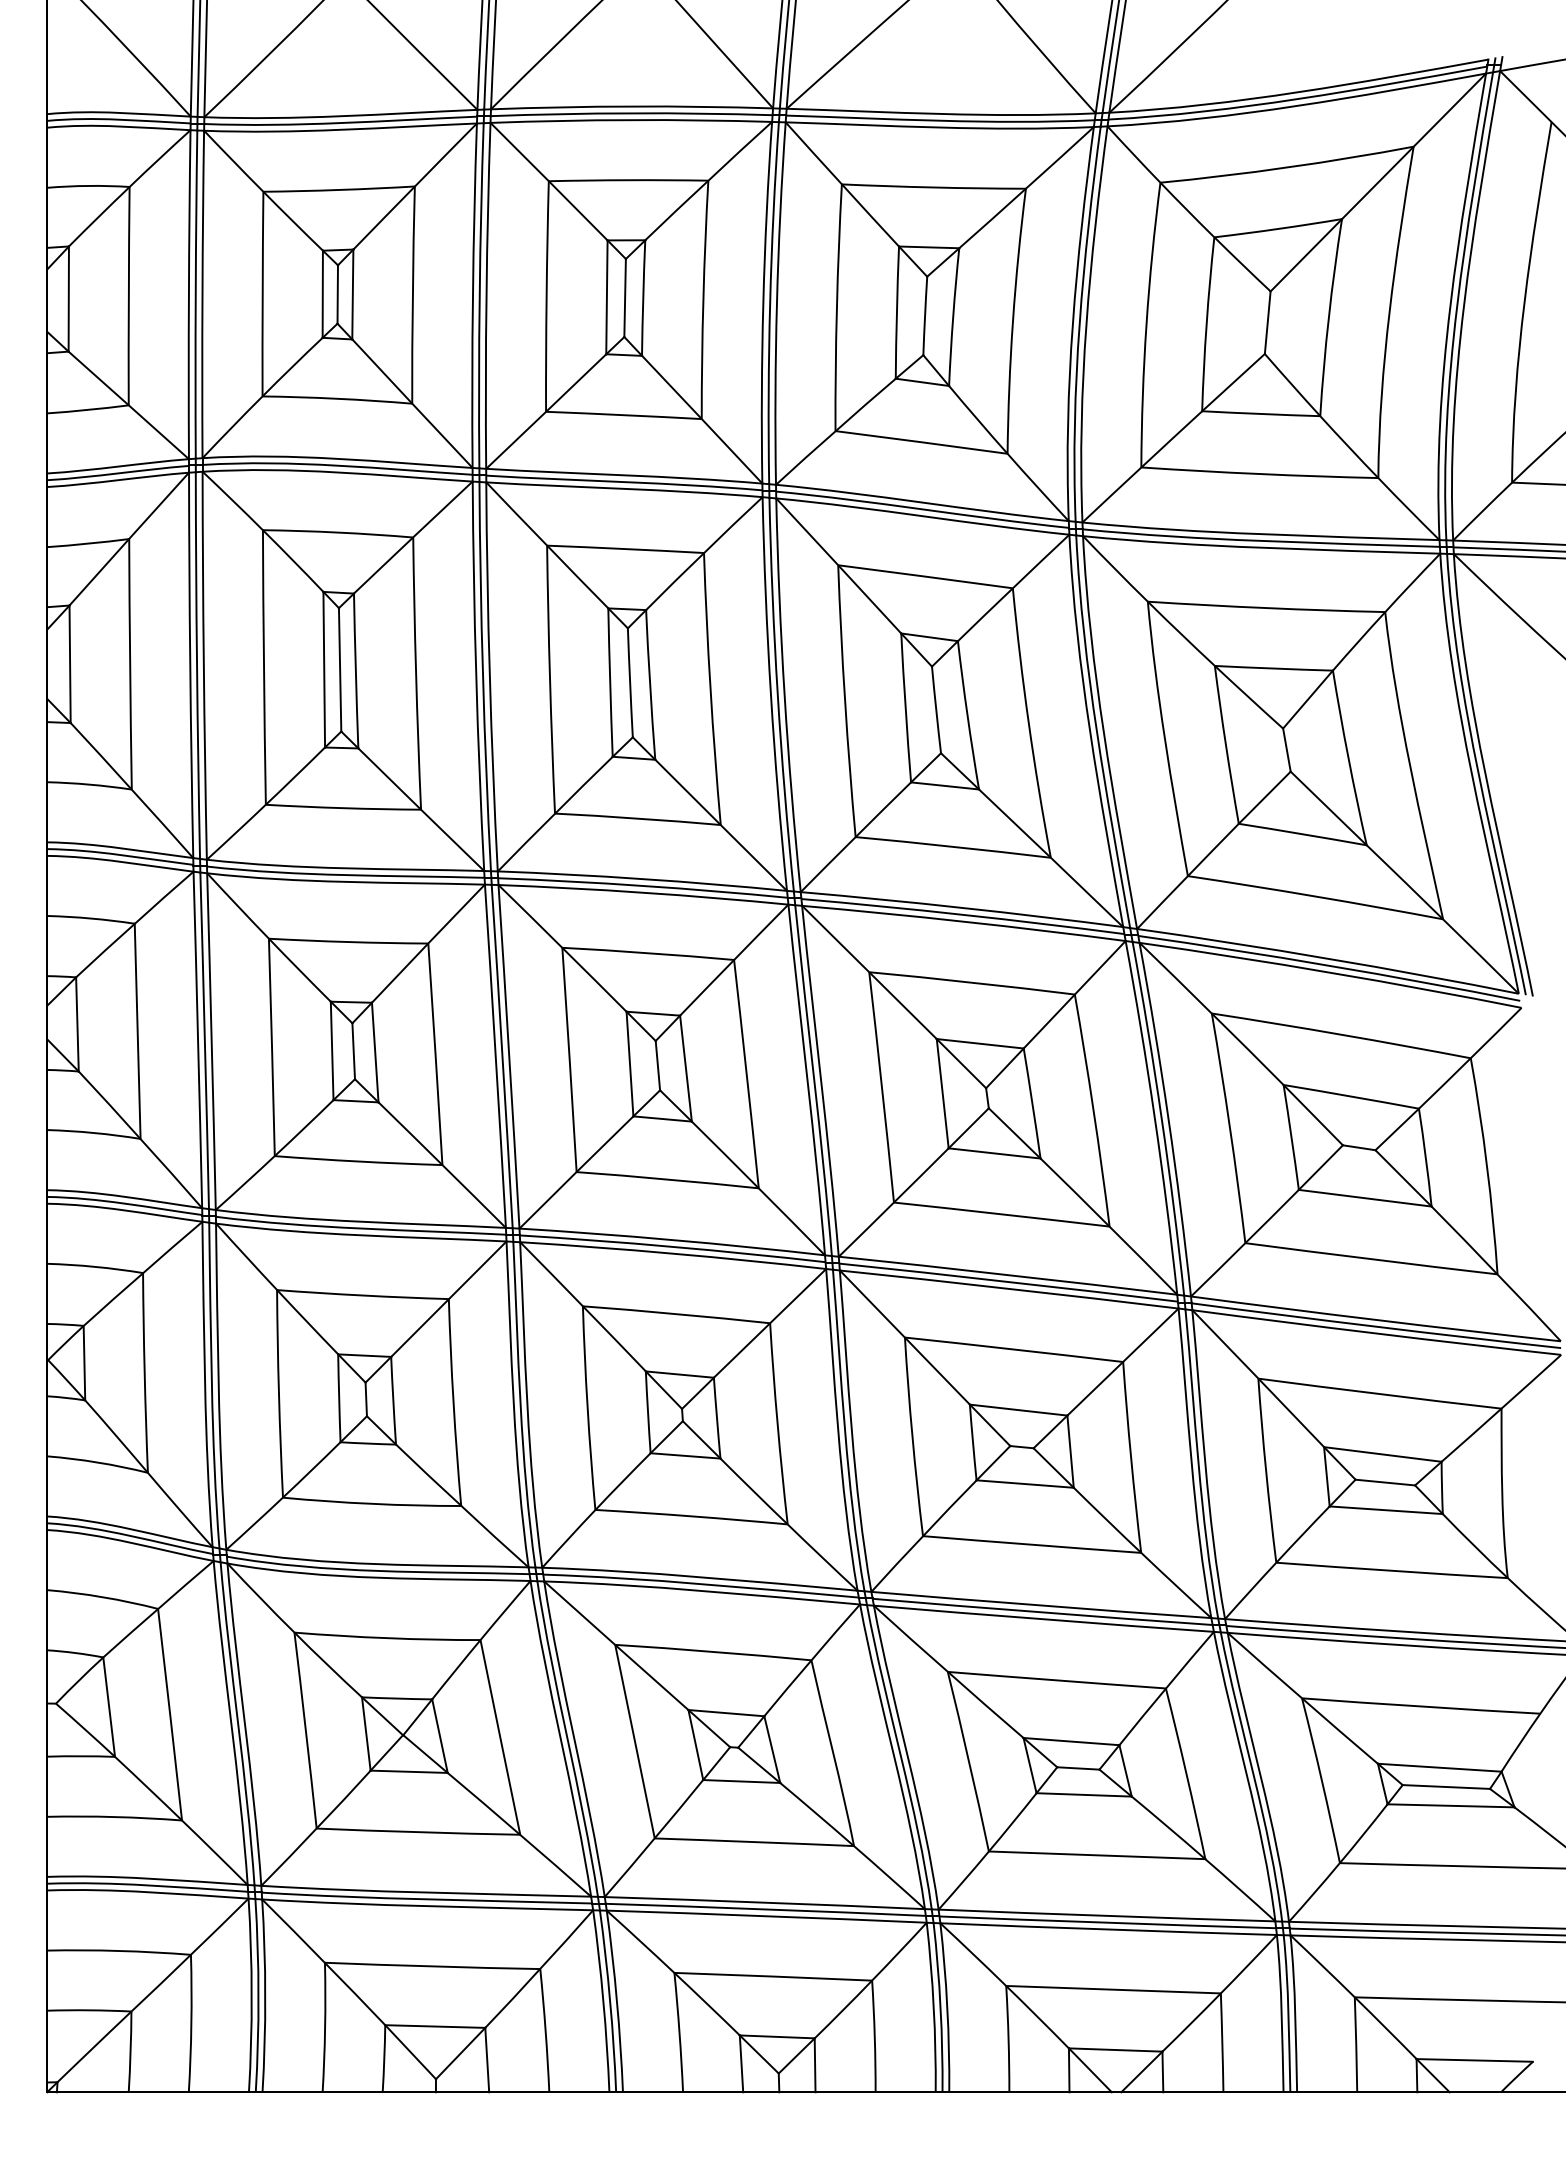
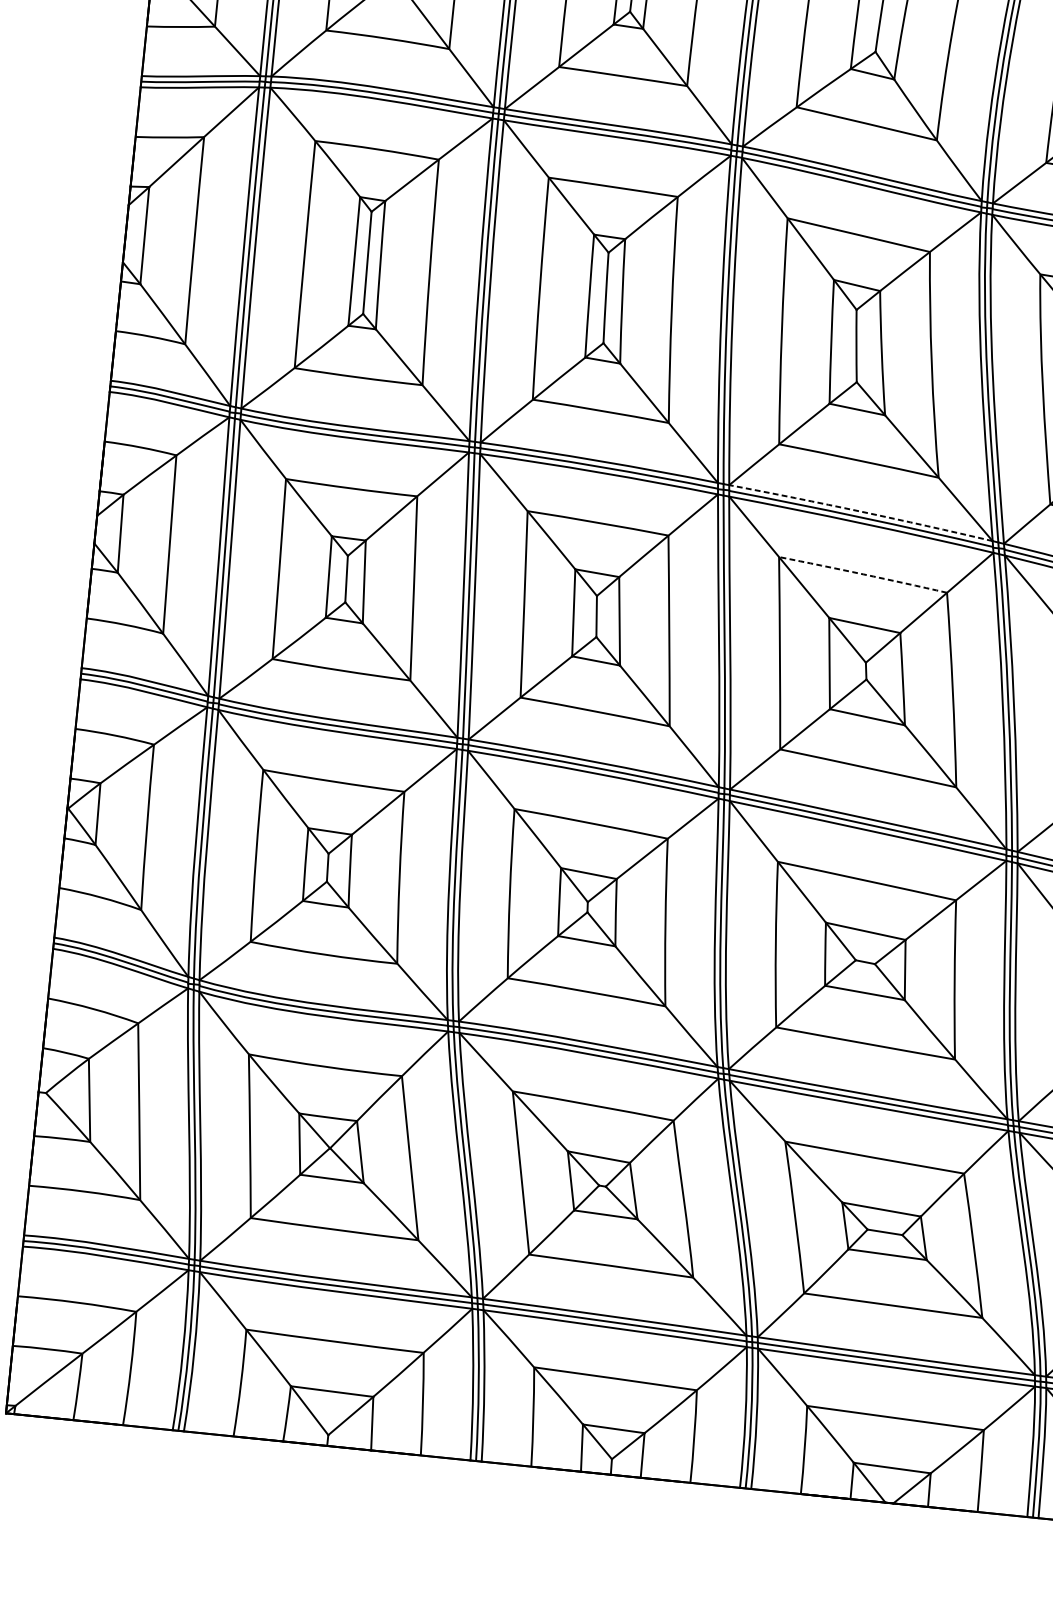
arc: (962, 907) -> (861, 511), solid -> dashed
arc: (972, 982) -> (863, 574), solid -> dashed

